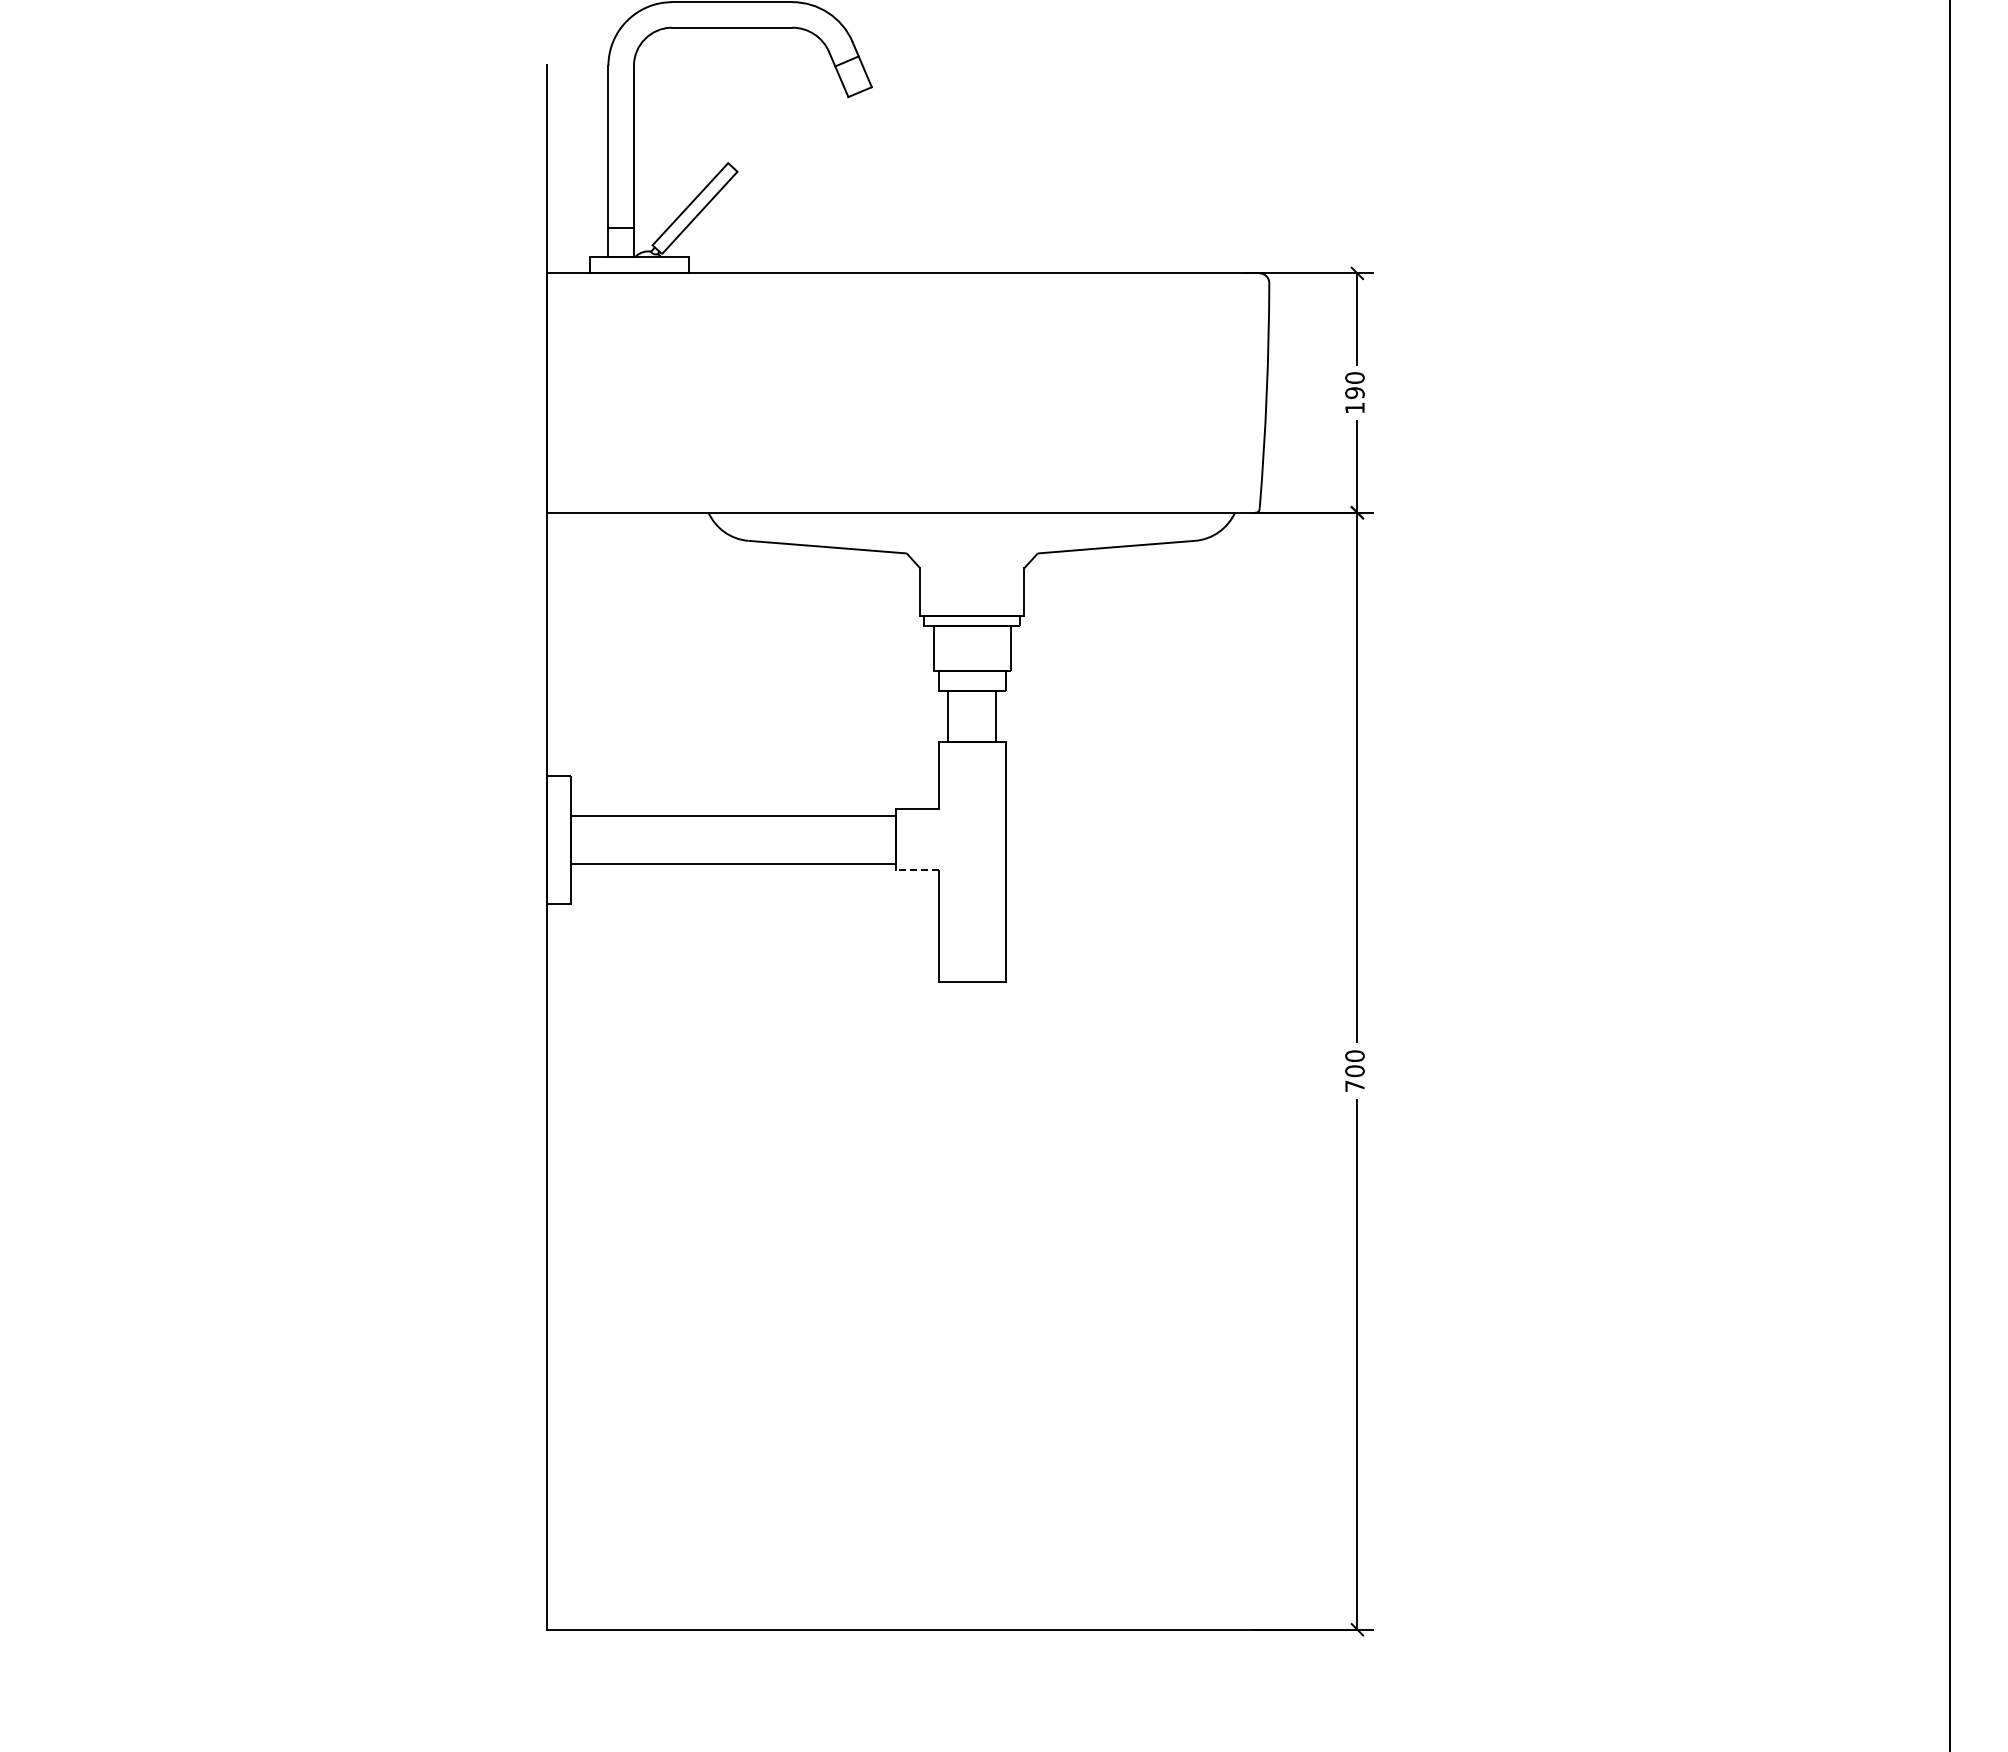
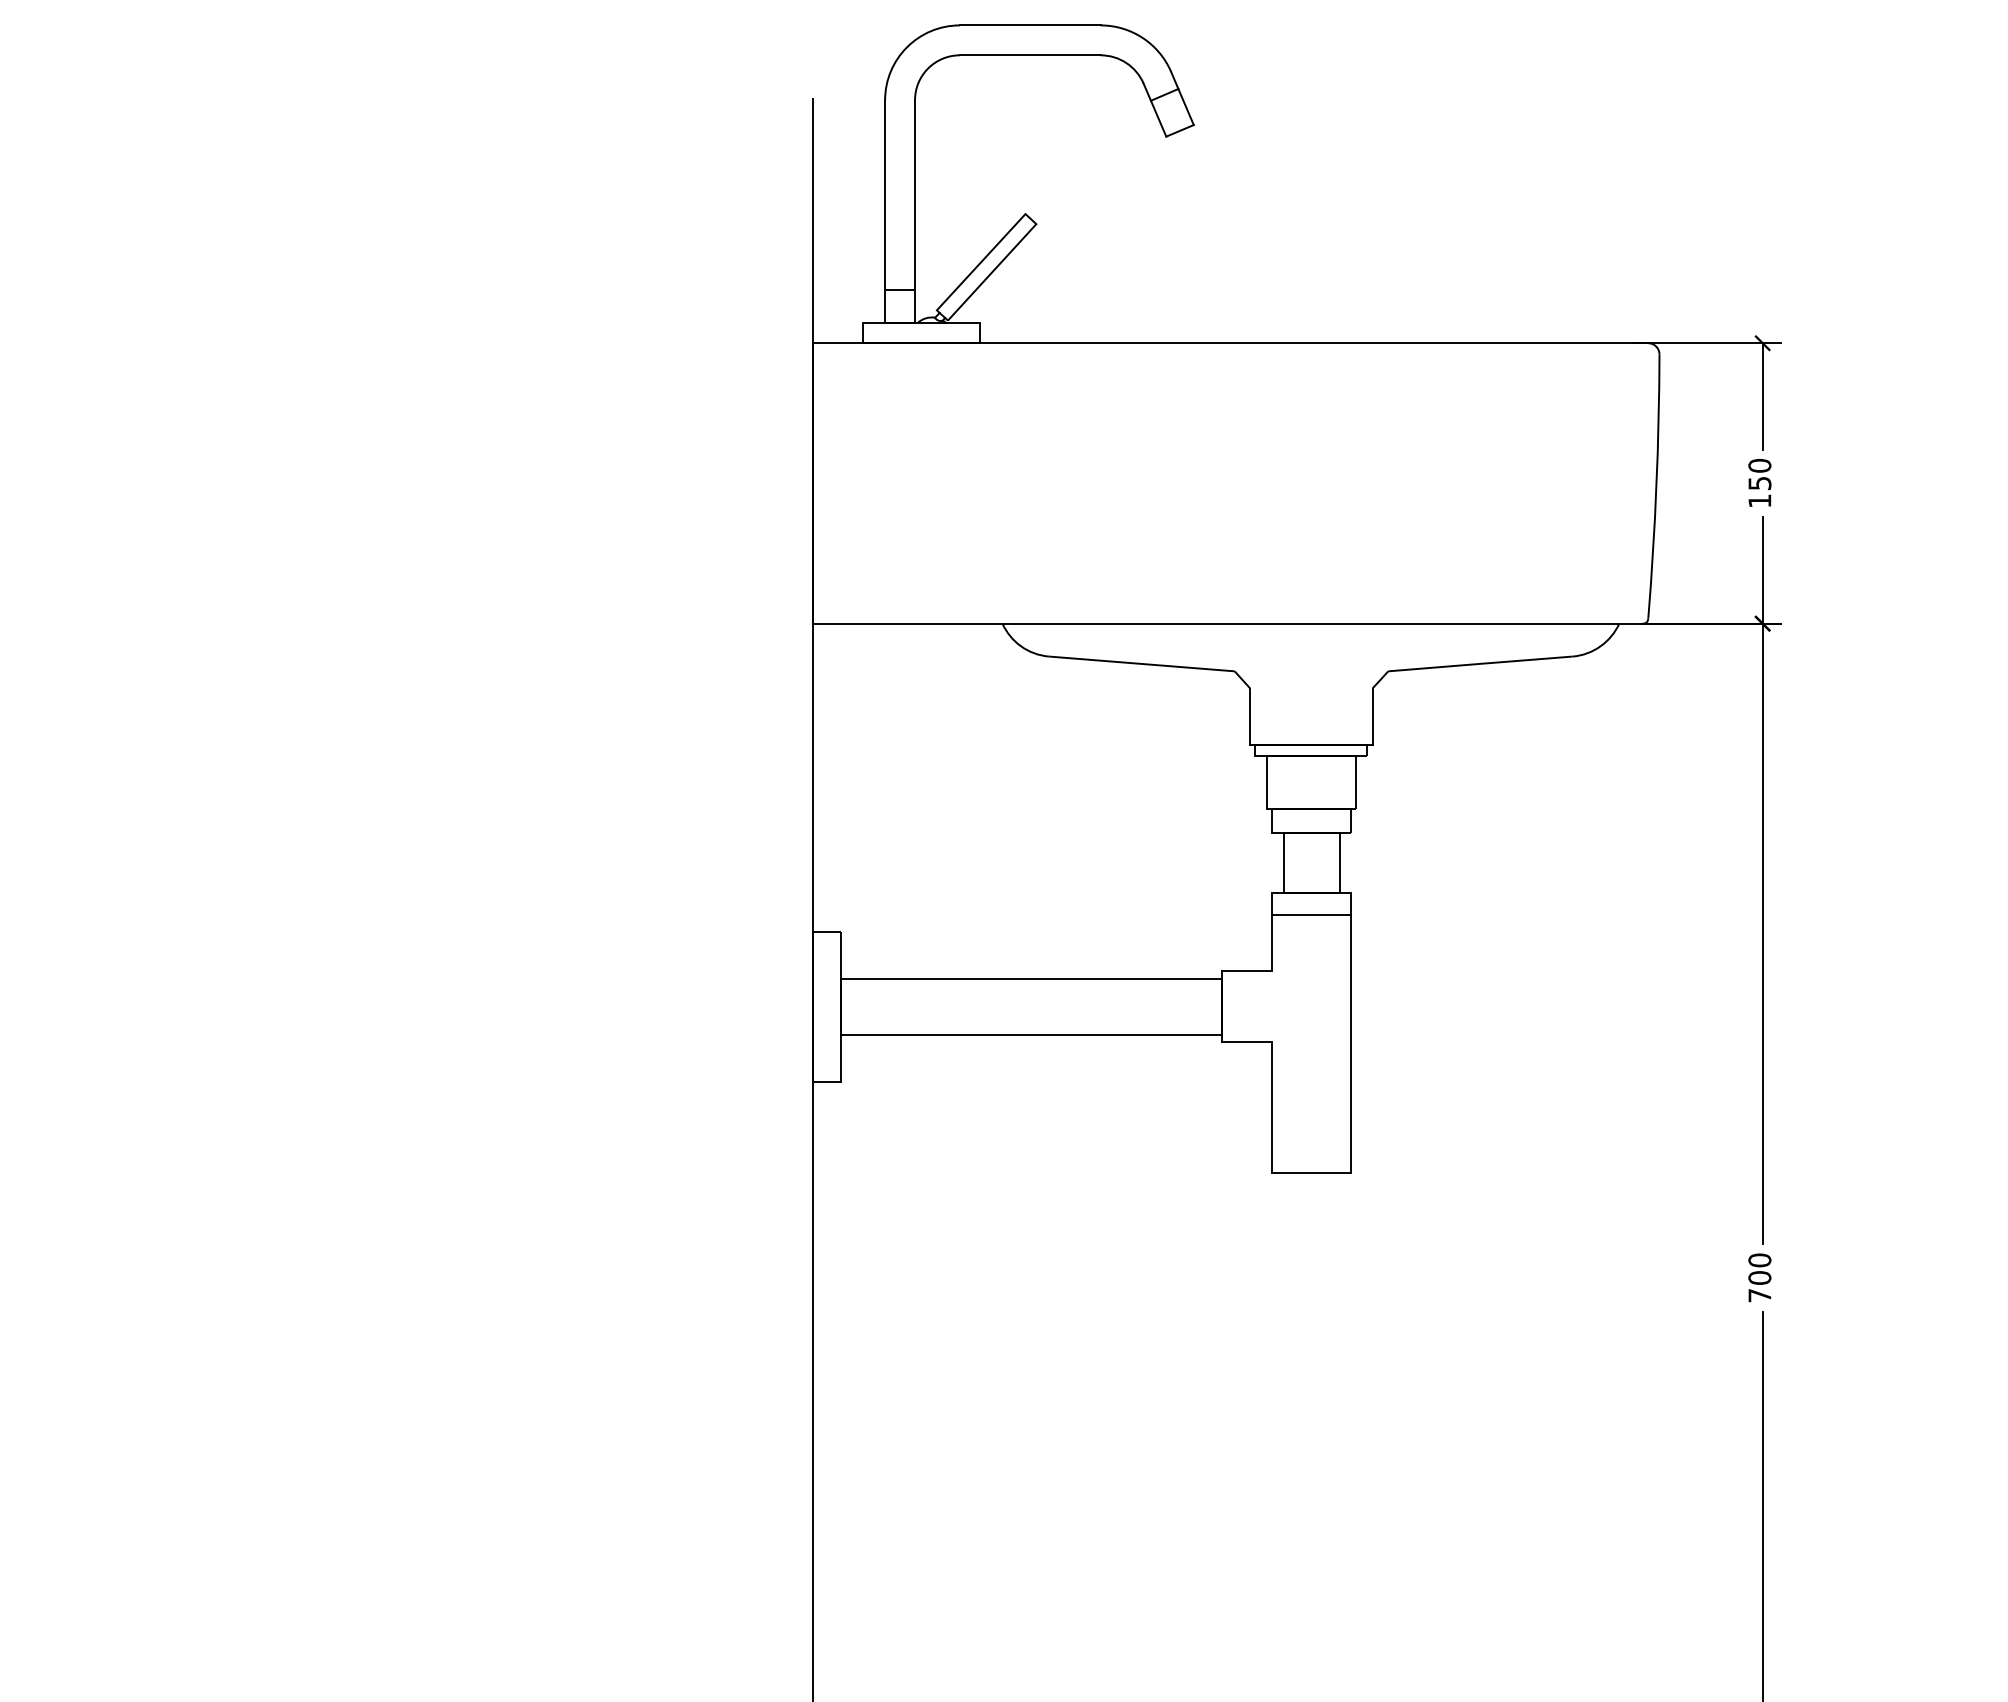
text: (1354, 393) -> (1759, 483), 190 -> 150
line: (971, 761) -> (1310, 915), added
line: (917, 870) -> (1247, 1042), dashed -> solid

